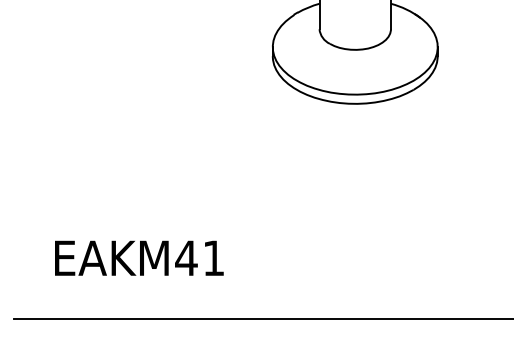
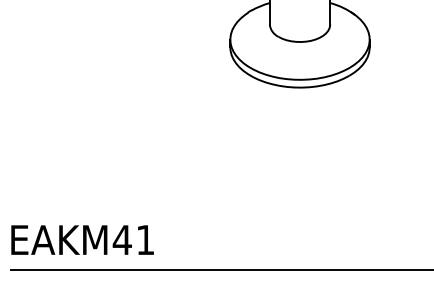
text: (139, 257) -> (82, 239), moved

